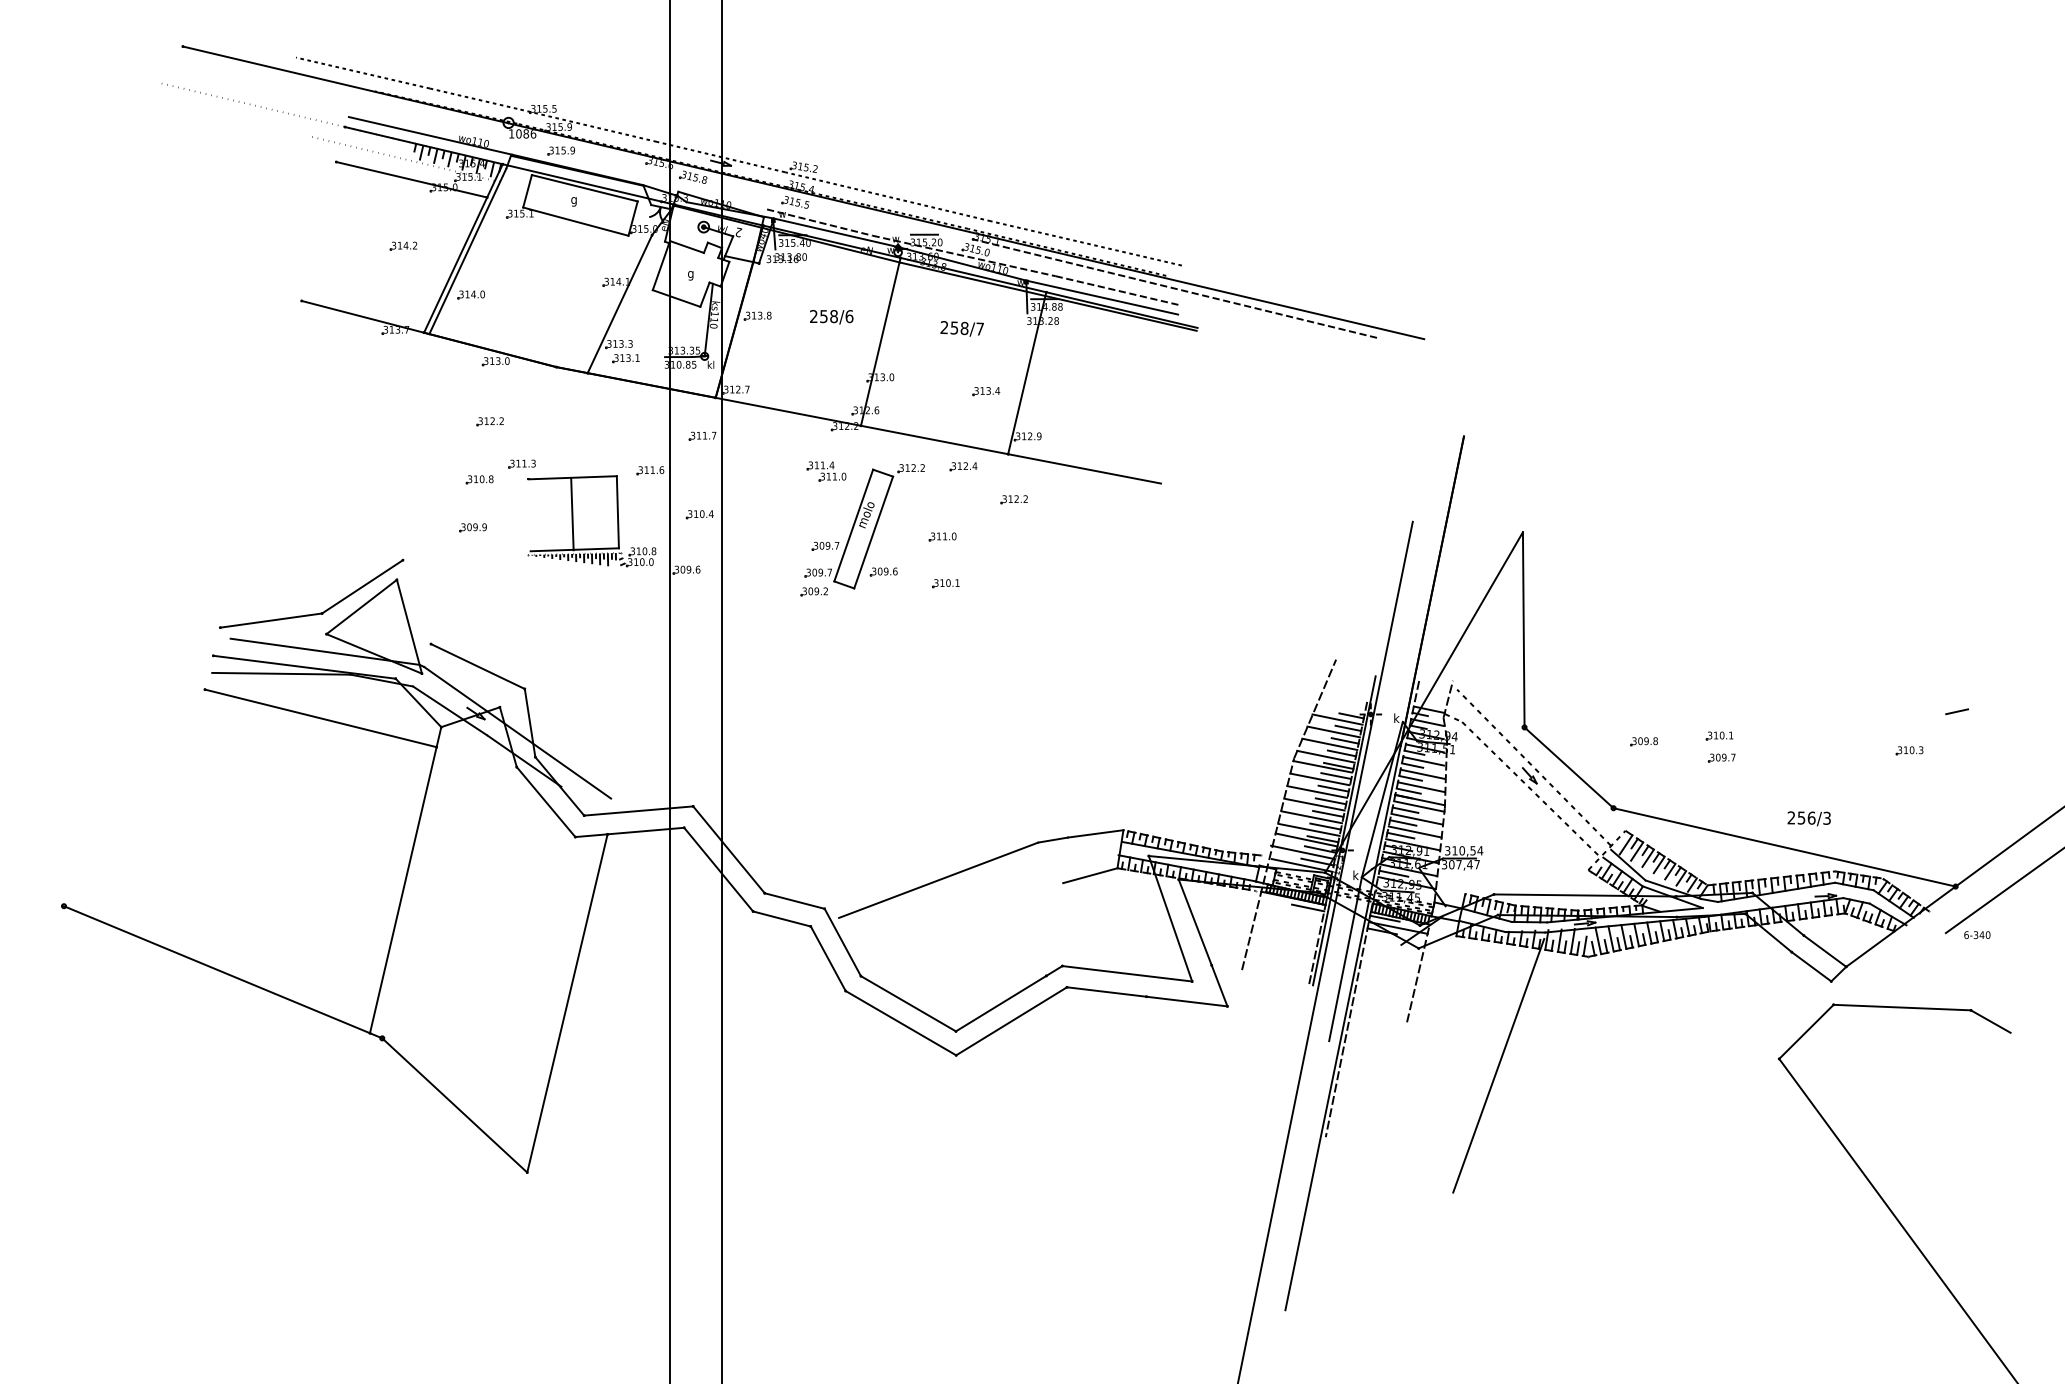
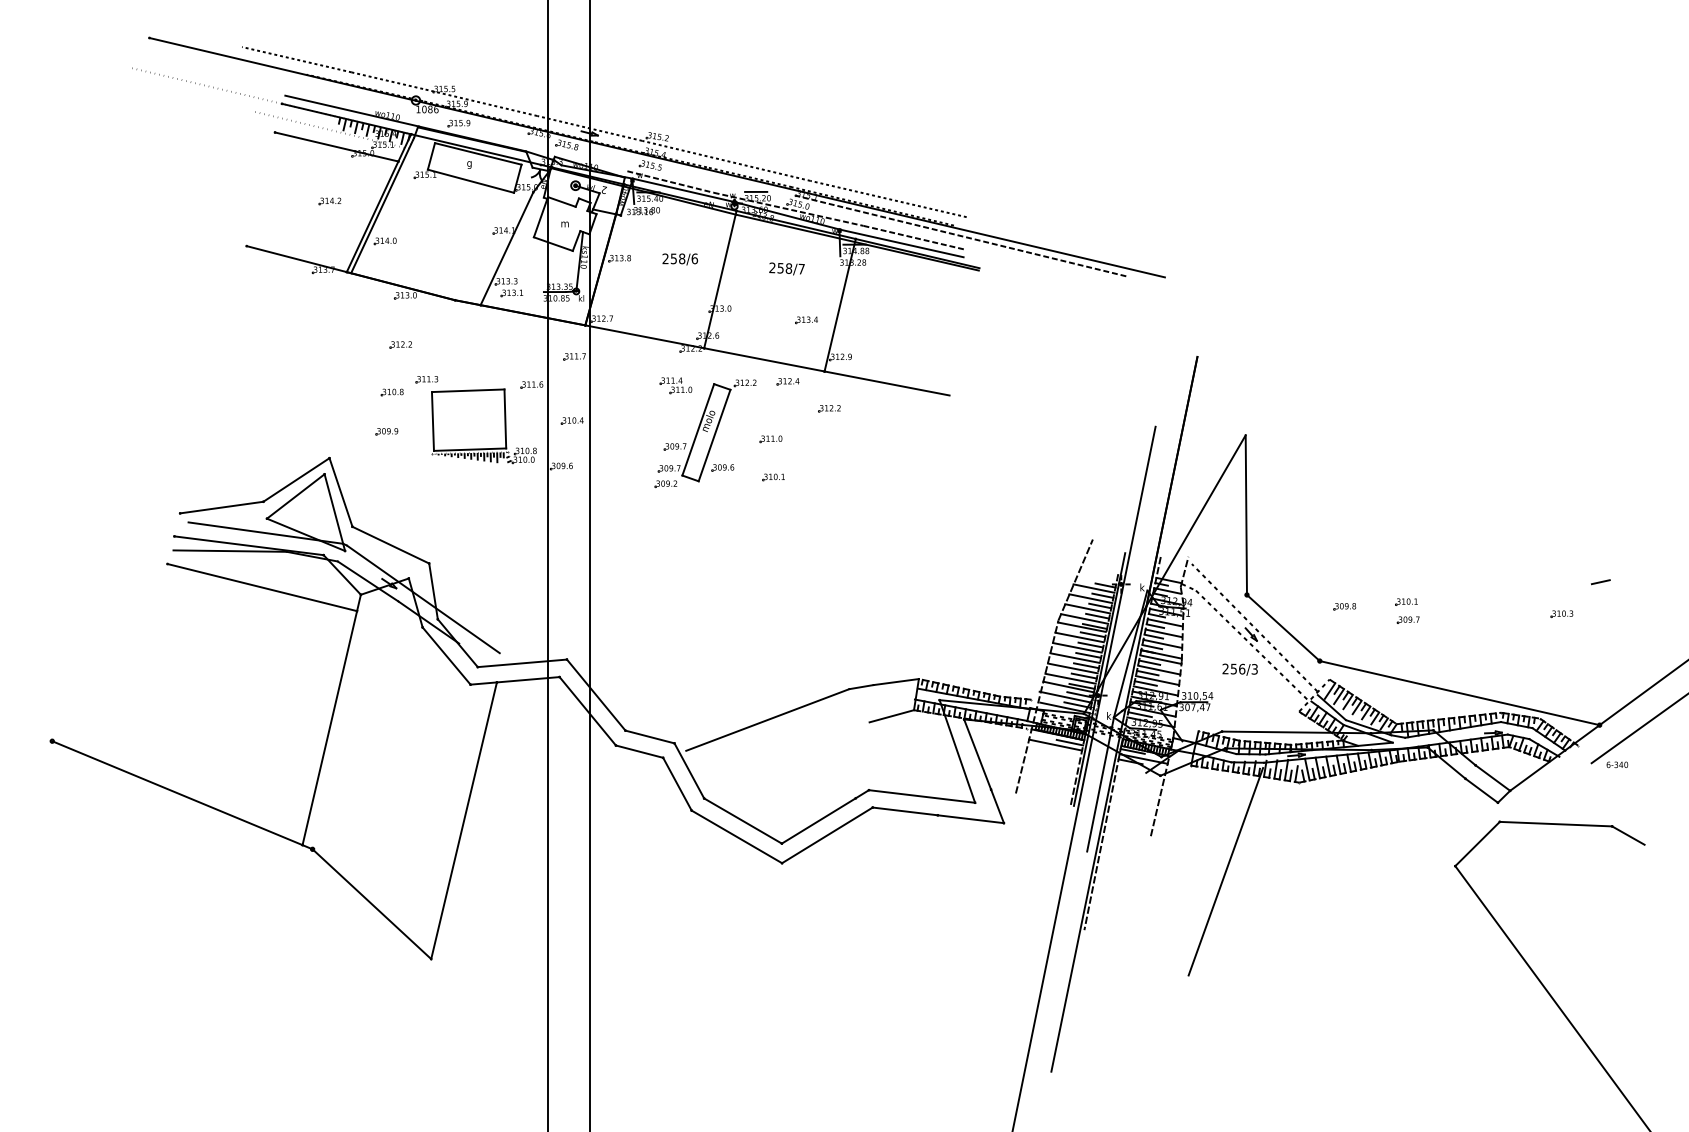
text: (690, 275) -> (564, 225), g -> m
line: (572, 514) -> (433, 421), moved
line: (416, 602) -> (340, 492), added
text: (1808, 818) -> (1239, 669), moved
line: (1290, 910) -> (1055, 744), added

